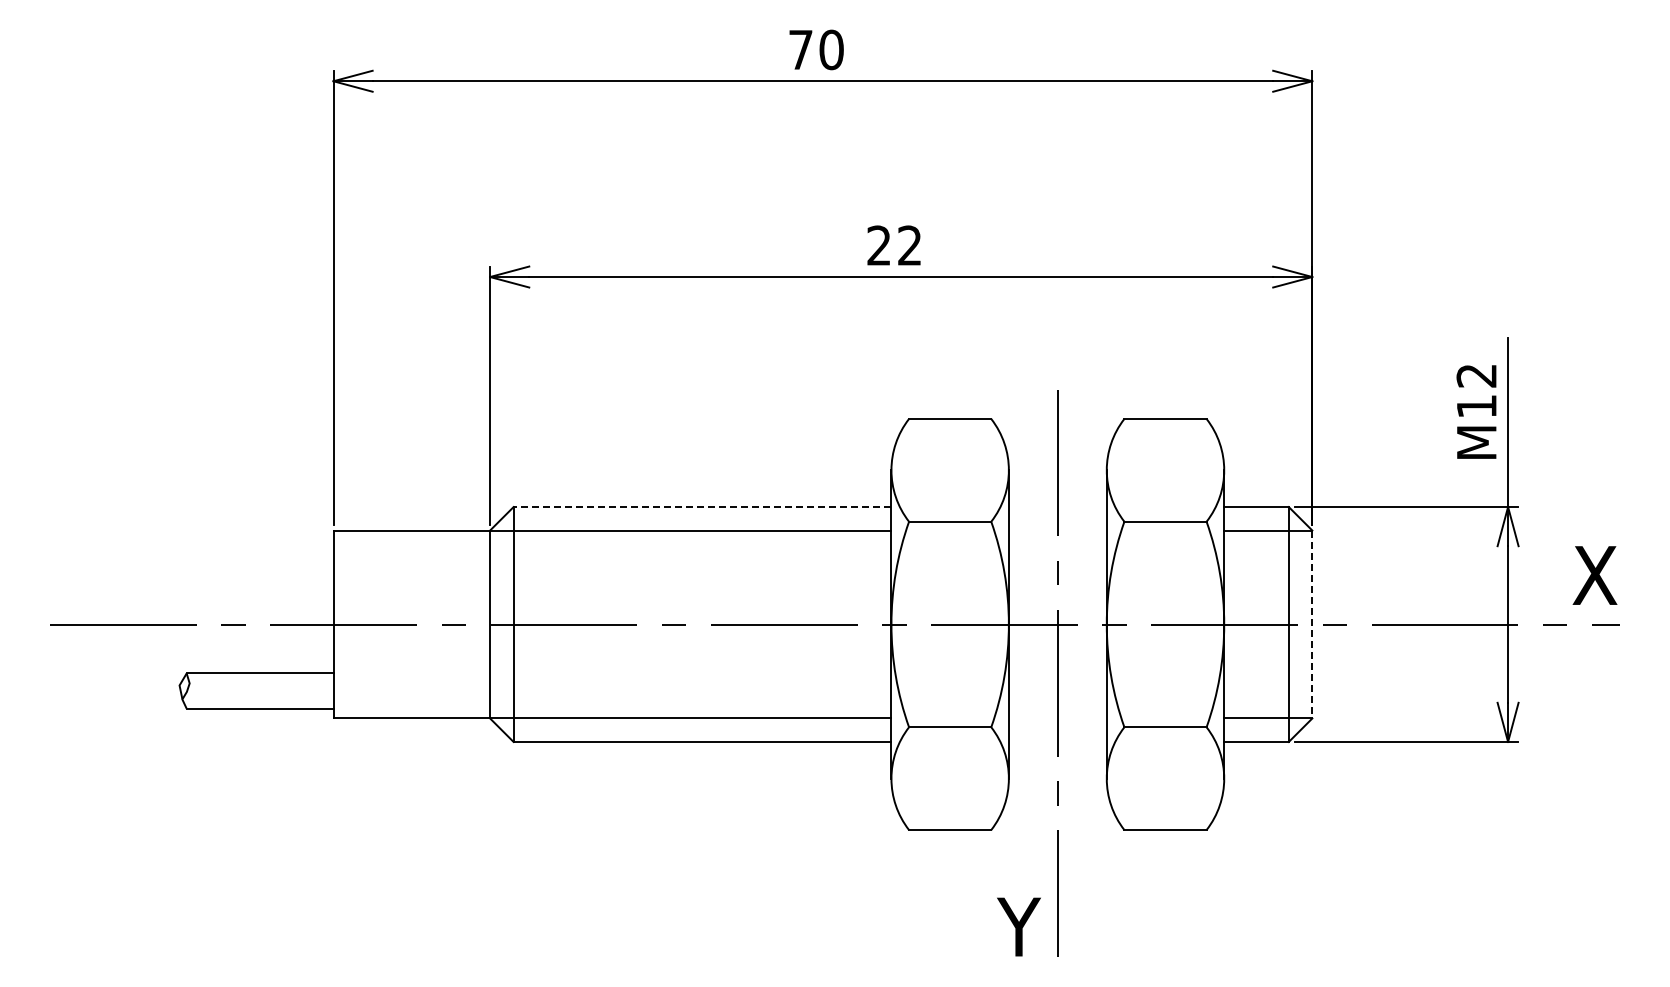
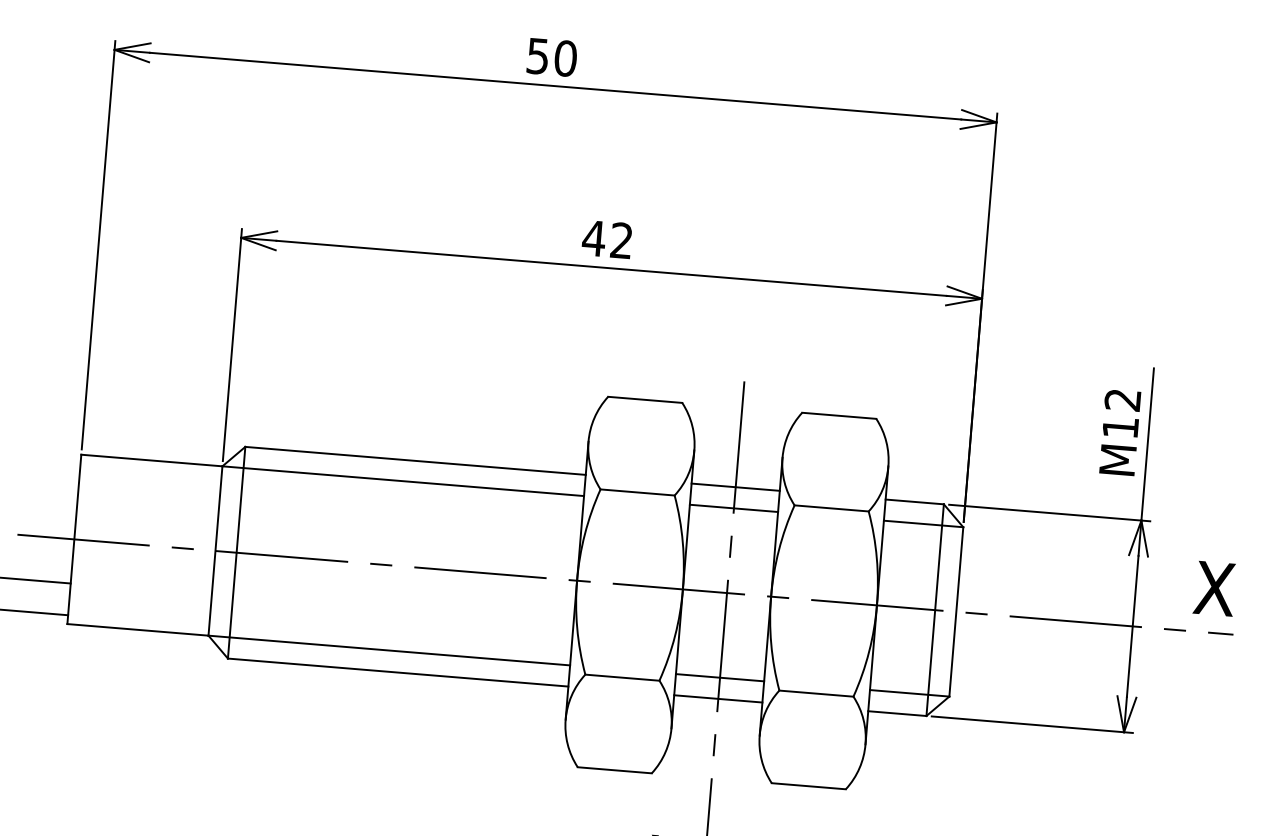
text: (800, 50) -> (537, 56), 70 -> 50
text: (878, 245) -> (593, 238), 22 -> 42
line: (702, 507) -> (415, 461), dashed -> solid
line: (1057, 507) -> (735, 487), added
line: (1057, 530) -> (733, 508), added
line: (1312, 624) -> (956, 611), dashed -> solid
line: (1057, 718) -> (719, 677), added
line: (1057, 741) -> (718, 698), added

